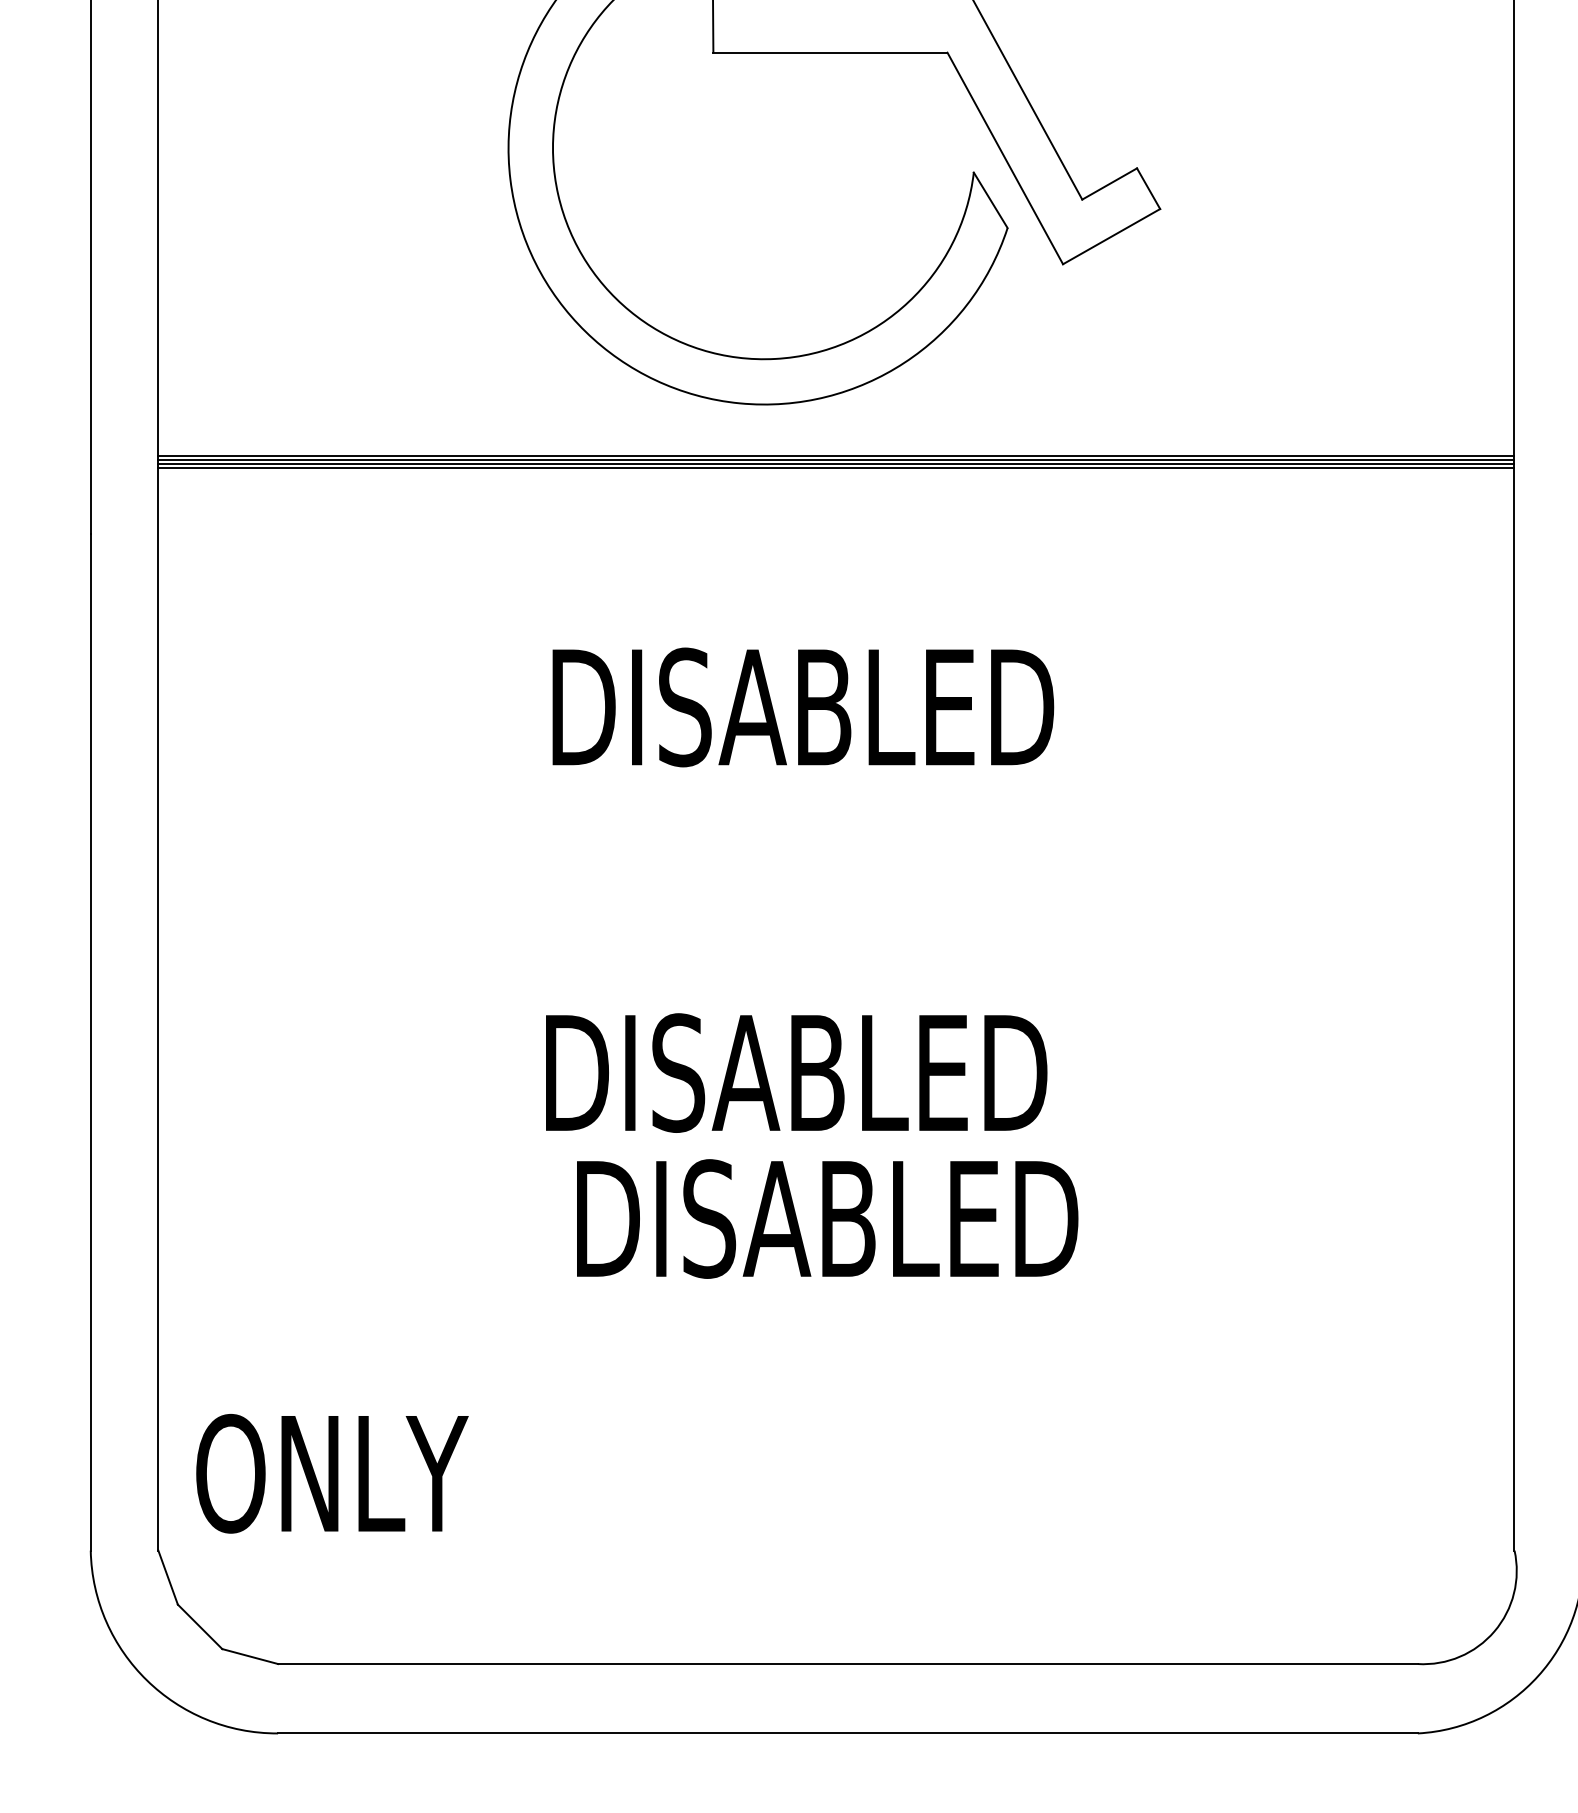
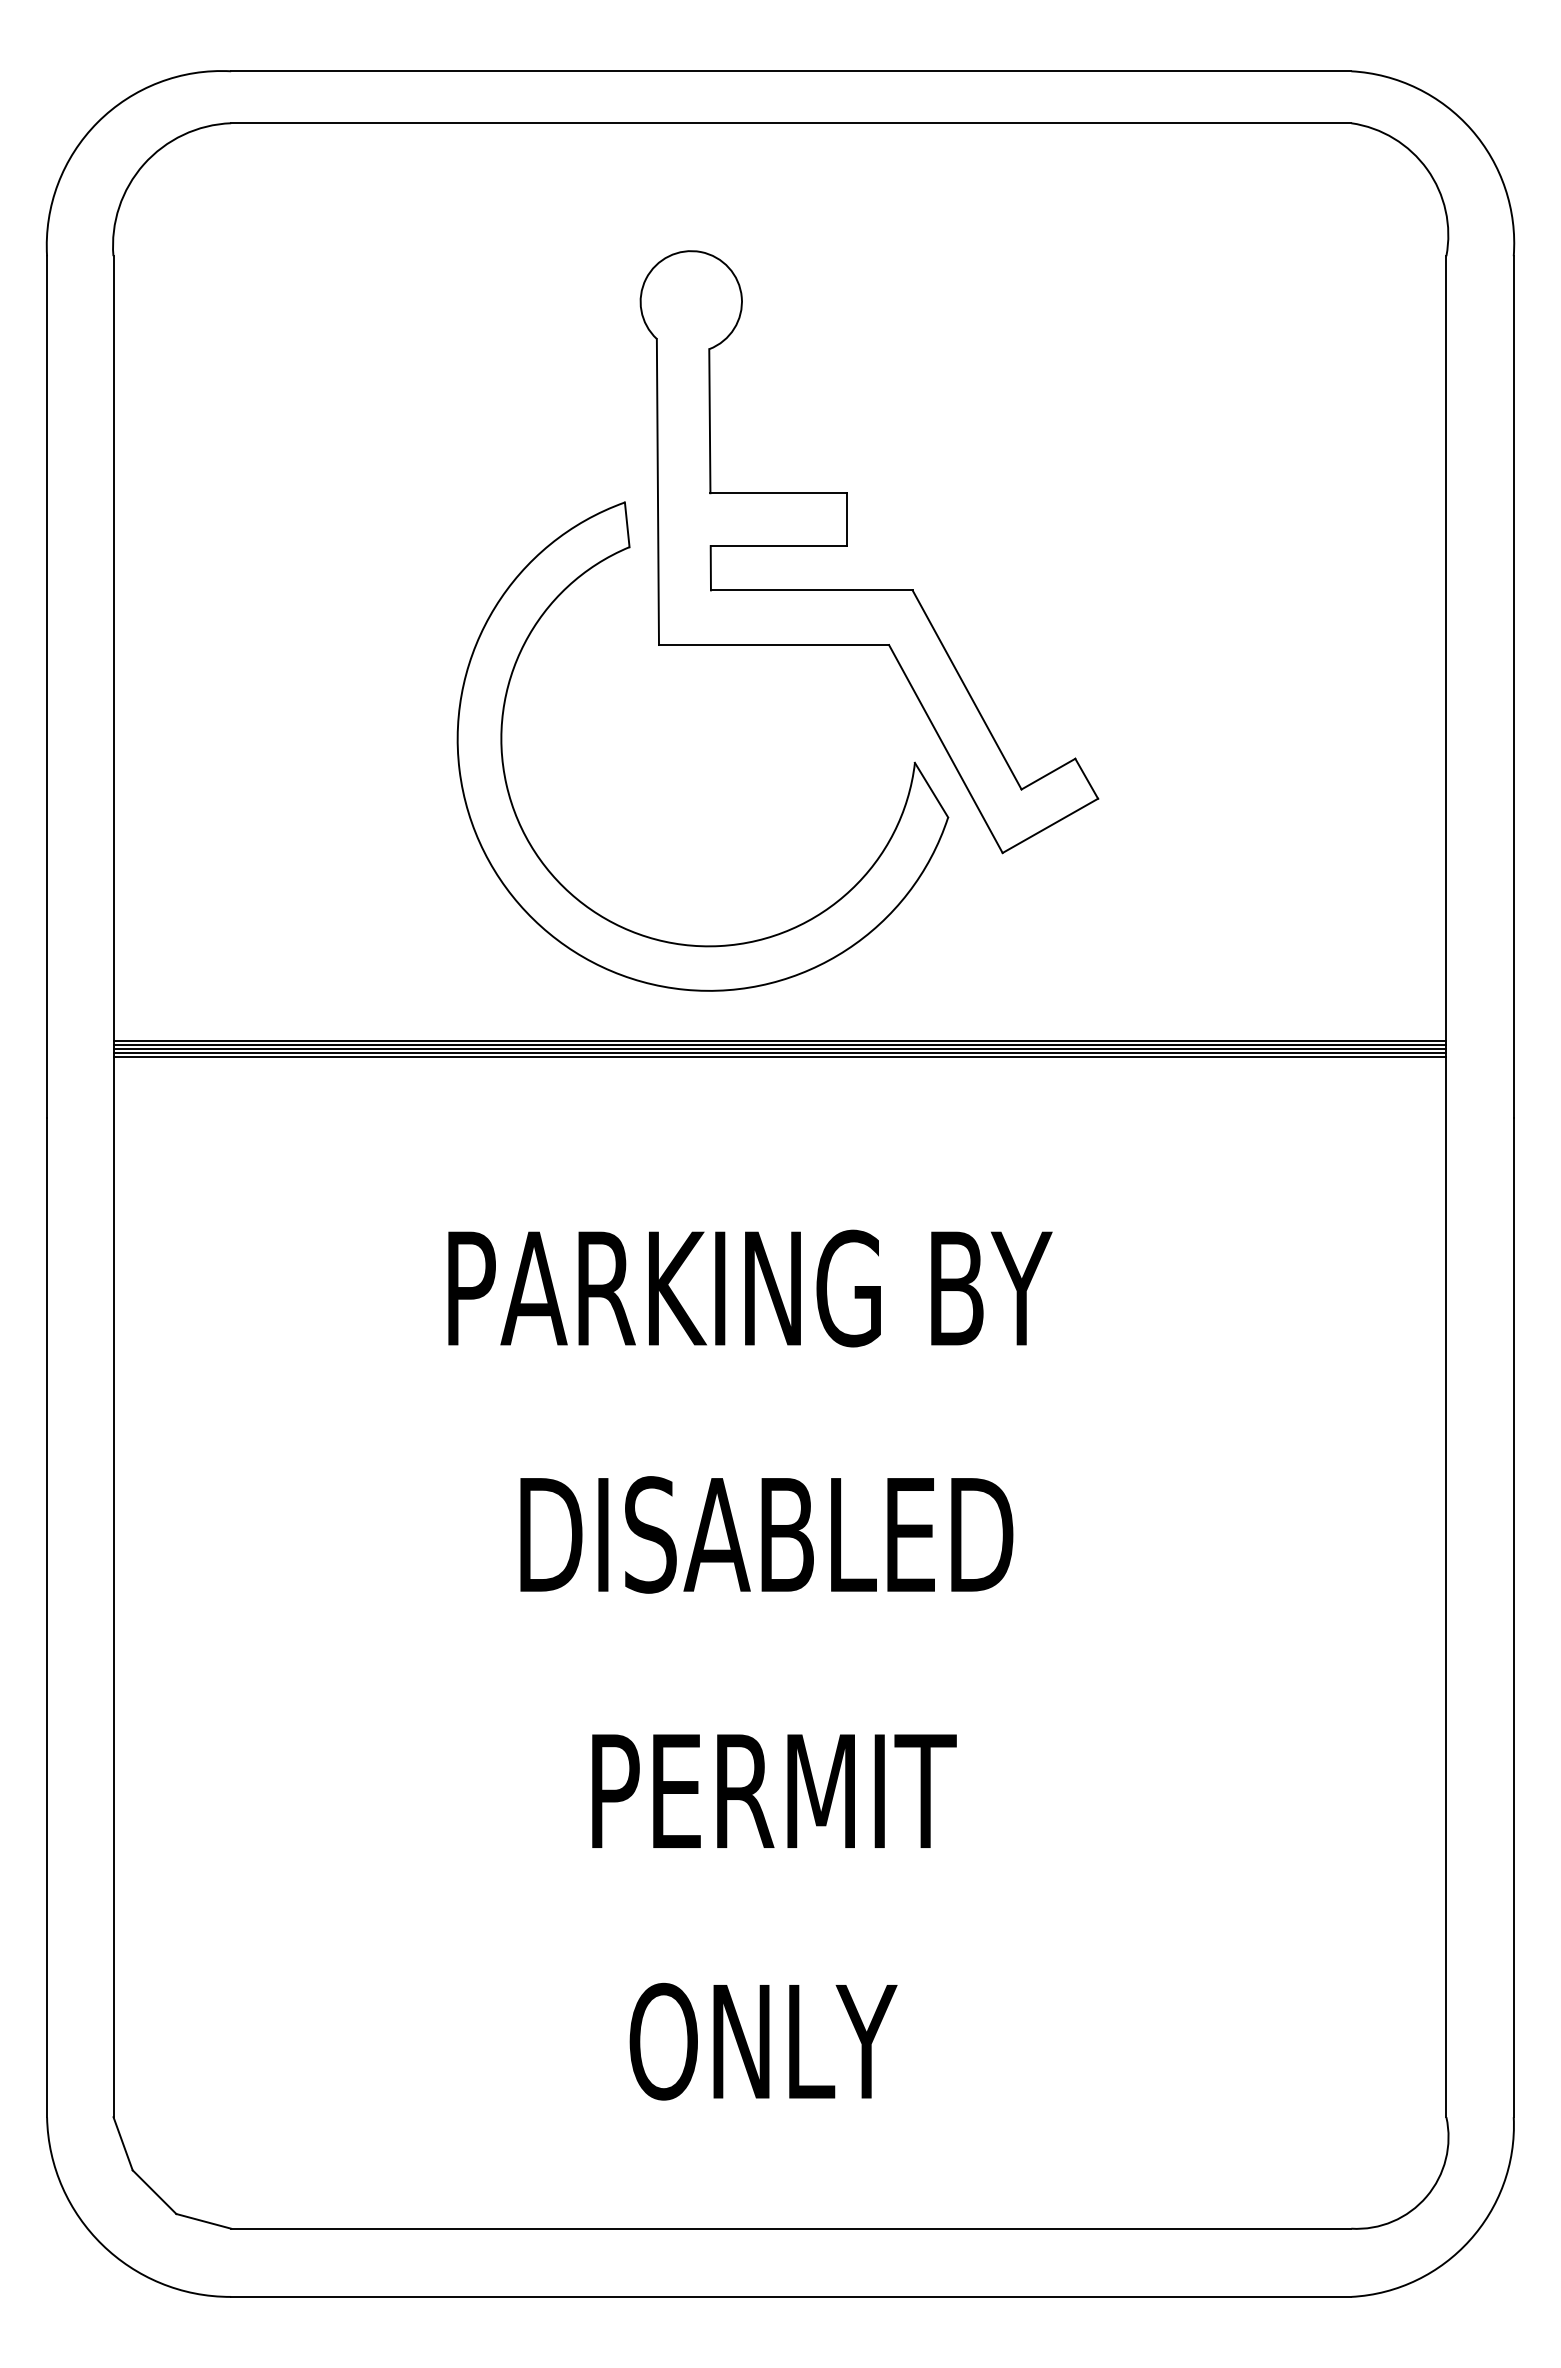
line: (835, 472) -> (779, 1057), added
text: (806, 707) -> (750, 1288), DISABLED -> PARKING BY
text: (796, 1072) -> (766, 1534), moved
text: (827, 1219) -> (771, 1791), DISABLED -> PERMIT
text: (332, 1473) -> (763, 2041), moved

